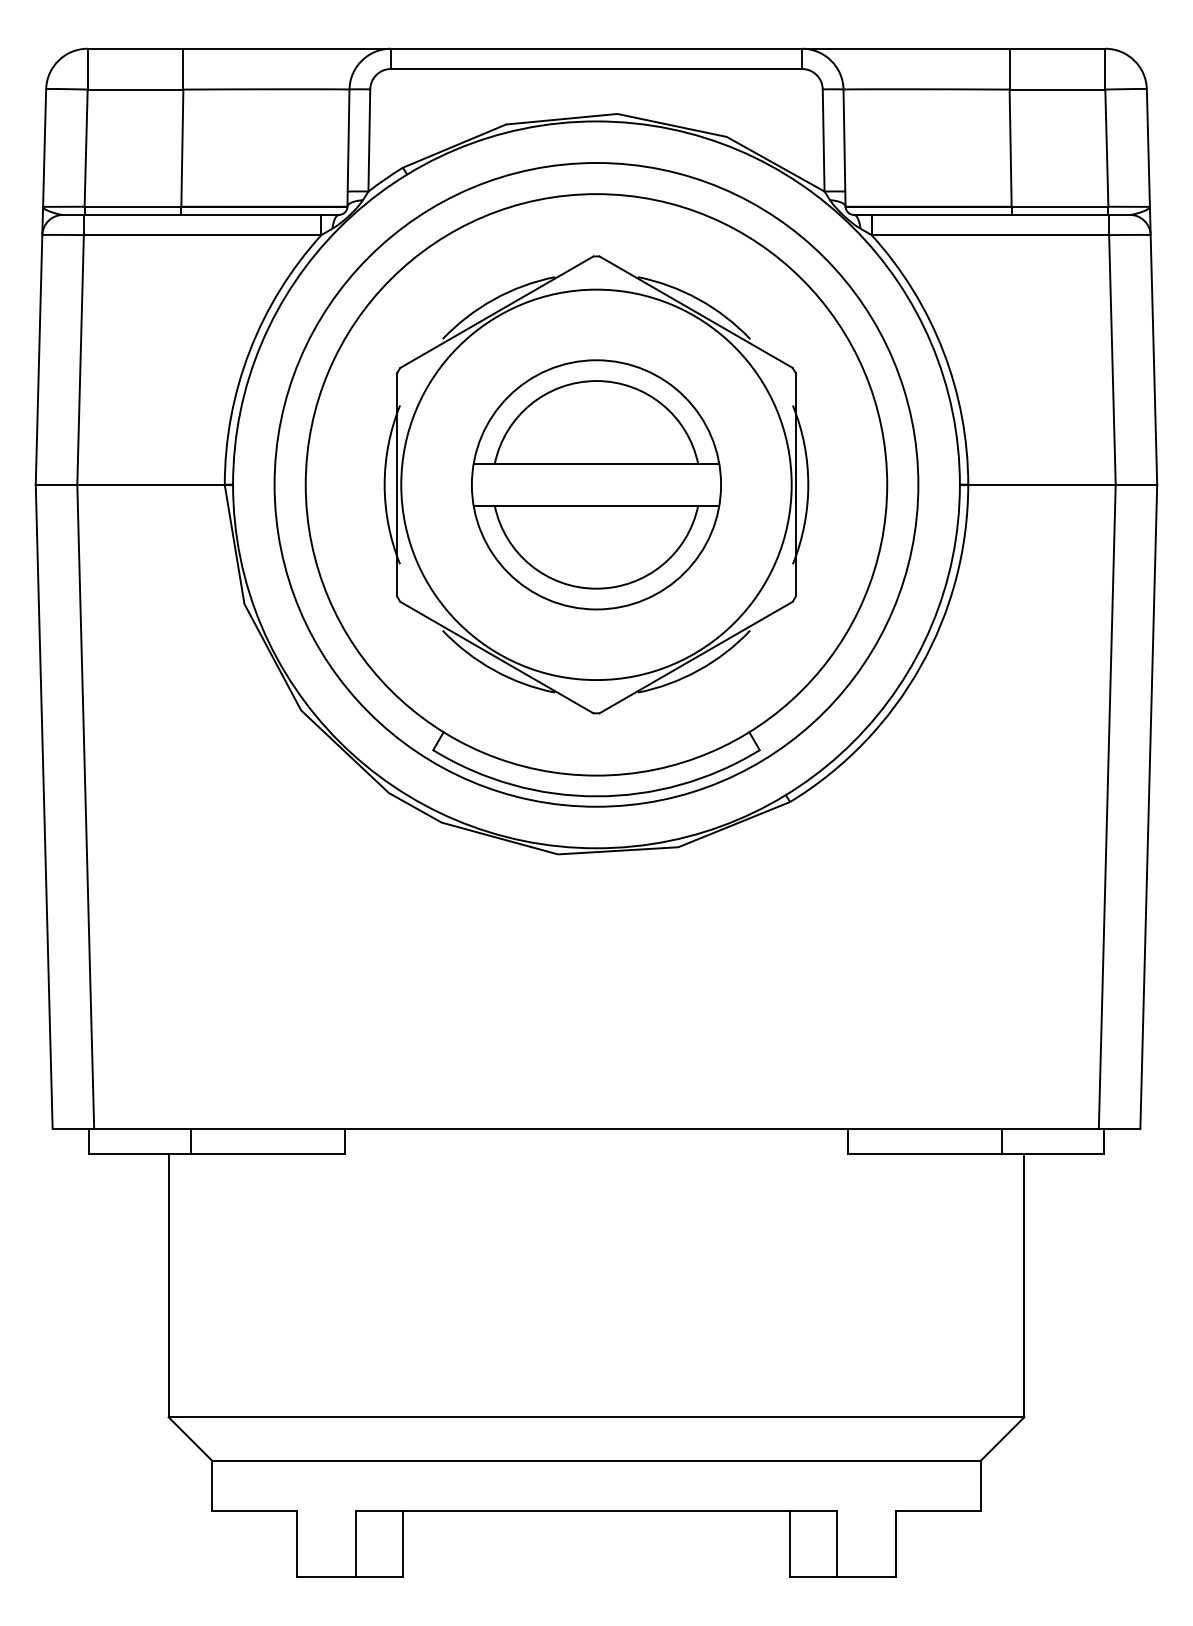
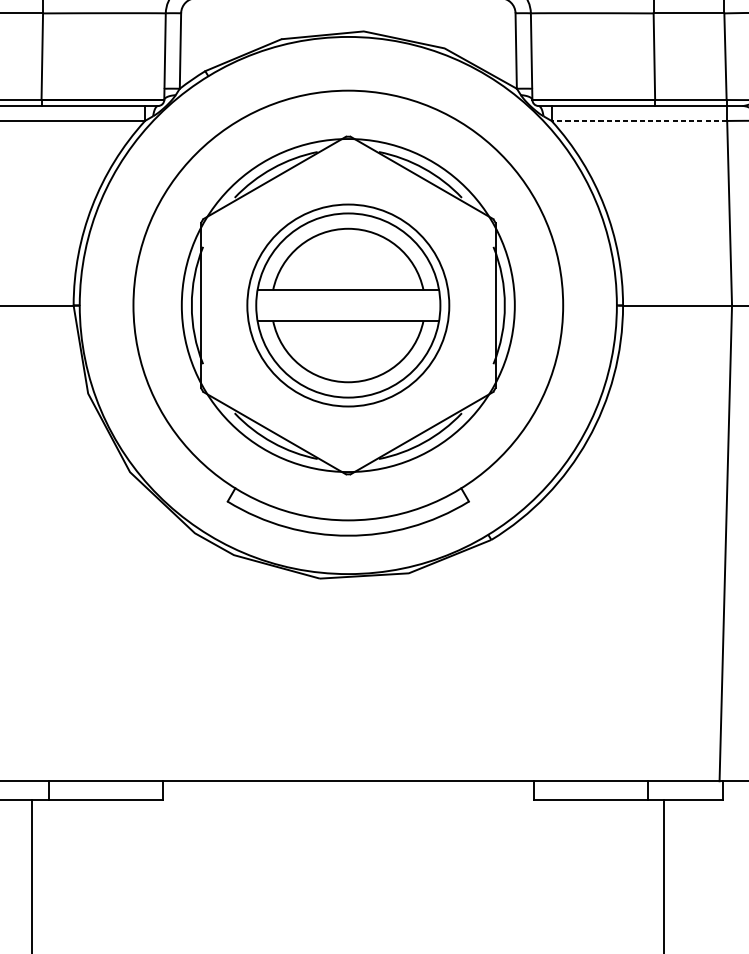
line: (990, 235) -> (639, 121), solid -> dashed
circle: (596, 484) -> (348, 305), size x0.7
circle: (596, 484) -> (348, 305), size x0.7

